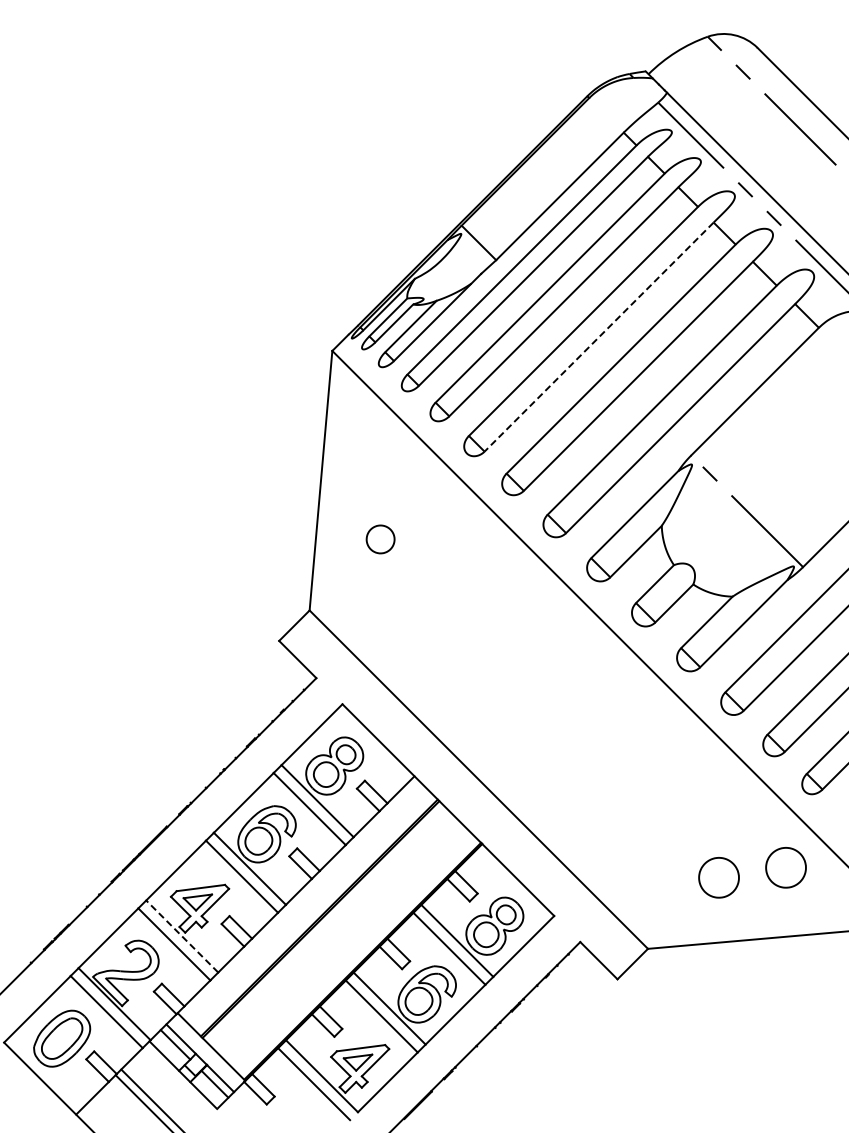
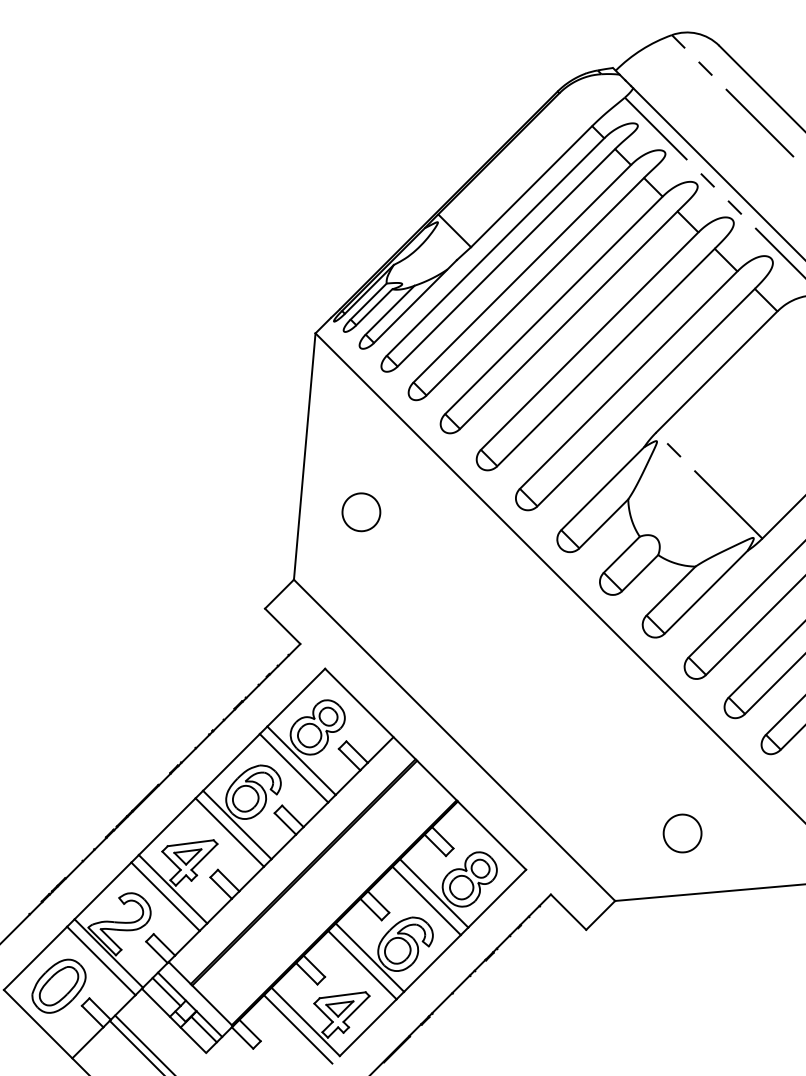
line: (599, 337) -> (569, 320), dashed -> solid
part: (380, 539) -> (361, 512), size x1.43
part: (785, 867) -> (745, 823), removed
line: (182, 936) -> (173, 889), dashed -> solid

